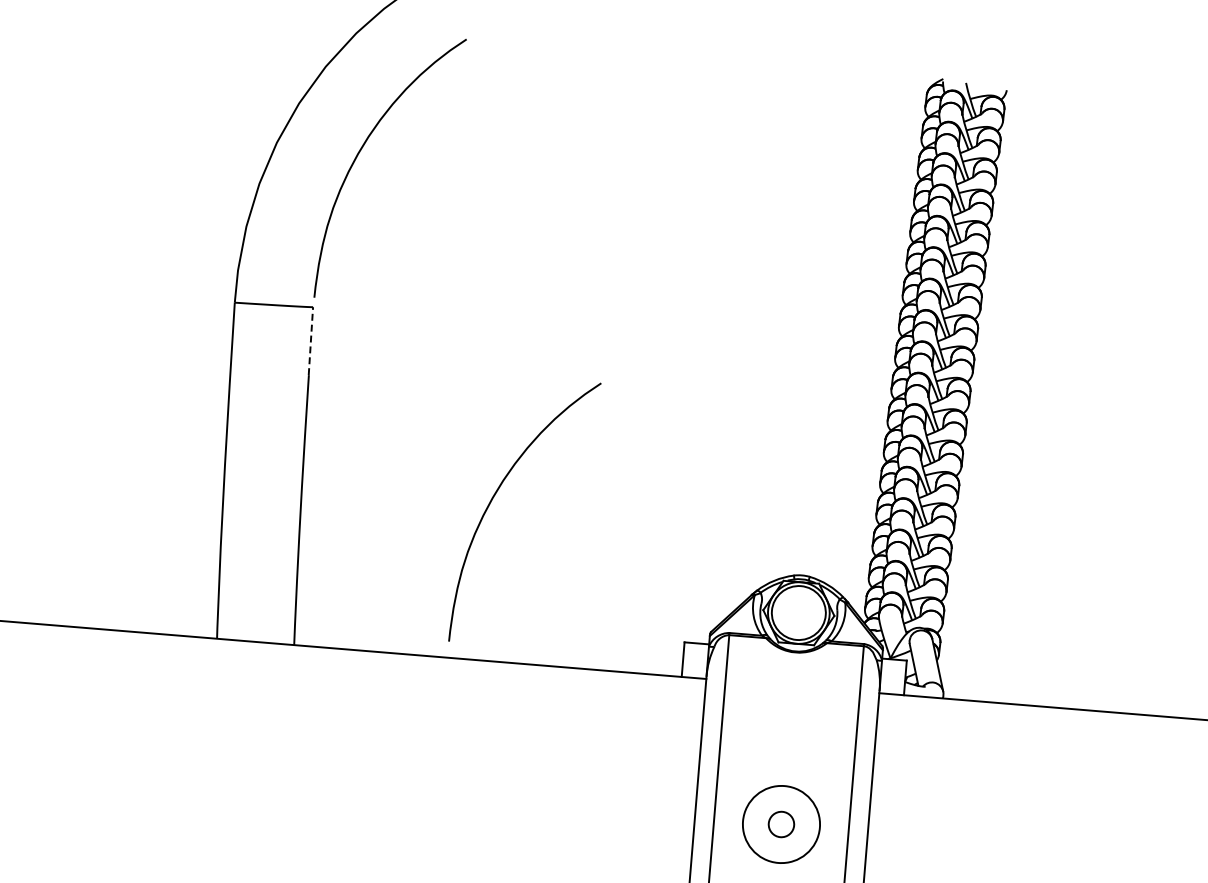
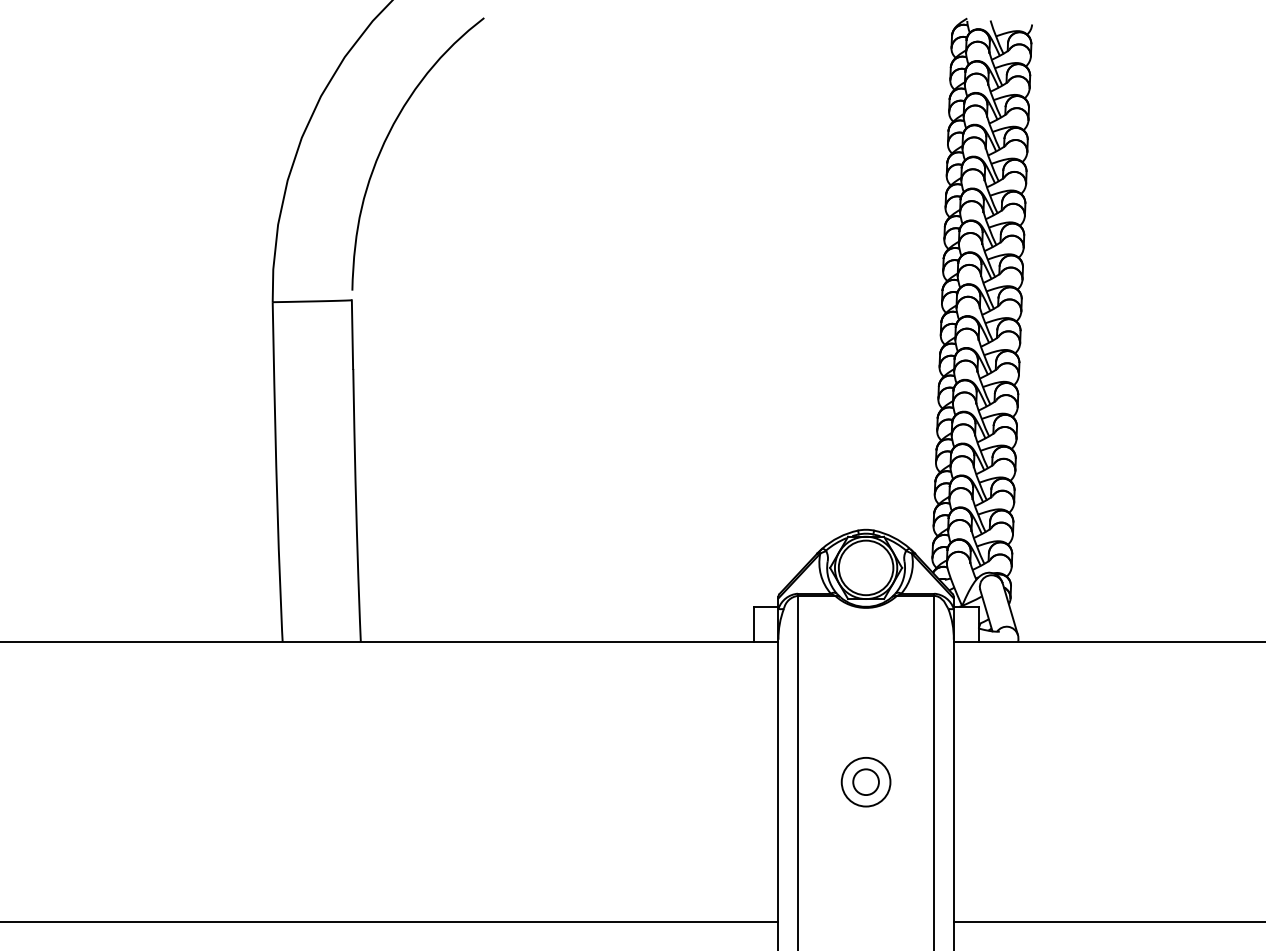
line: (310, 341) -> (352, 334), dashed -> solid
curve: (496, 494) -> (551, 473), removed
circle: (780, 823) -> (865, 781), size x0.62

